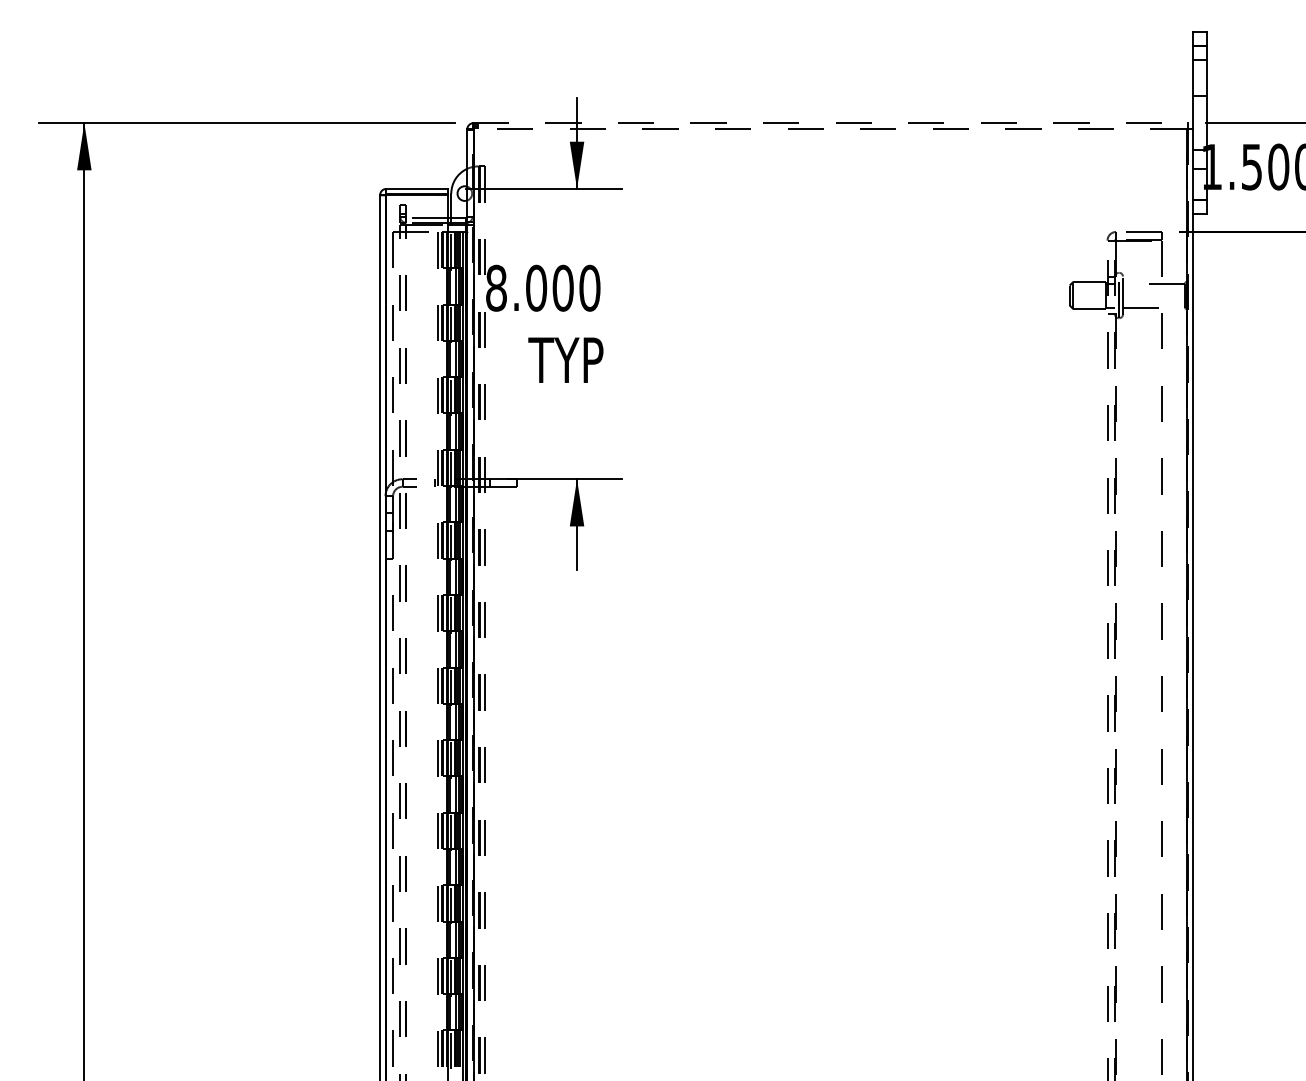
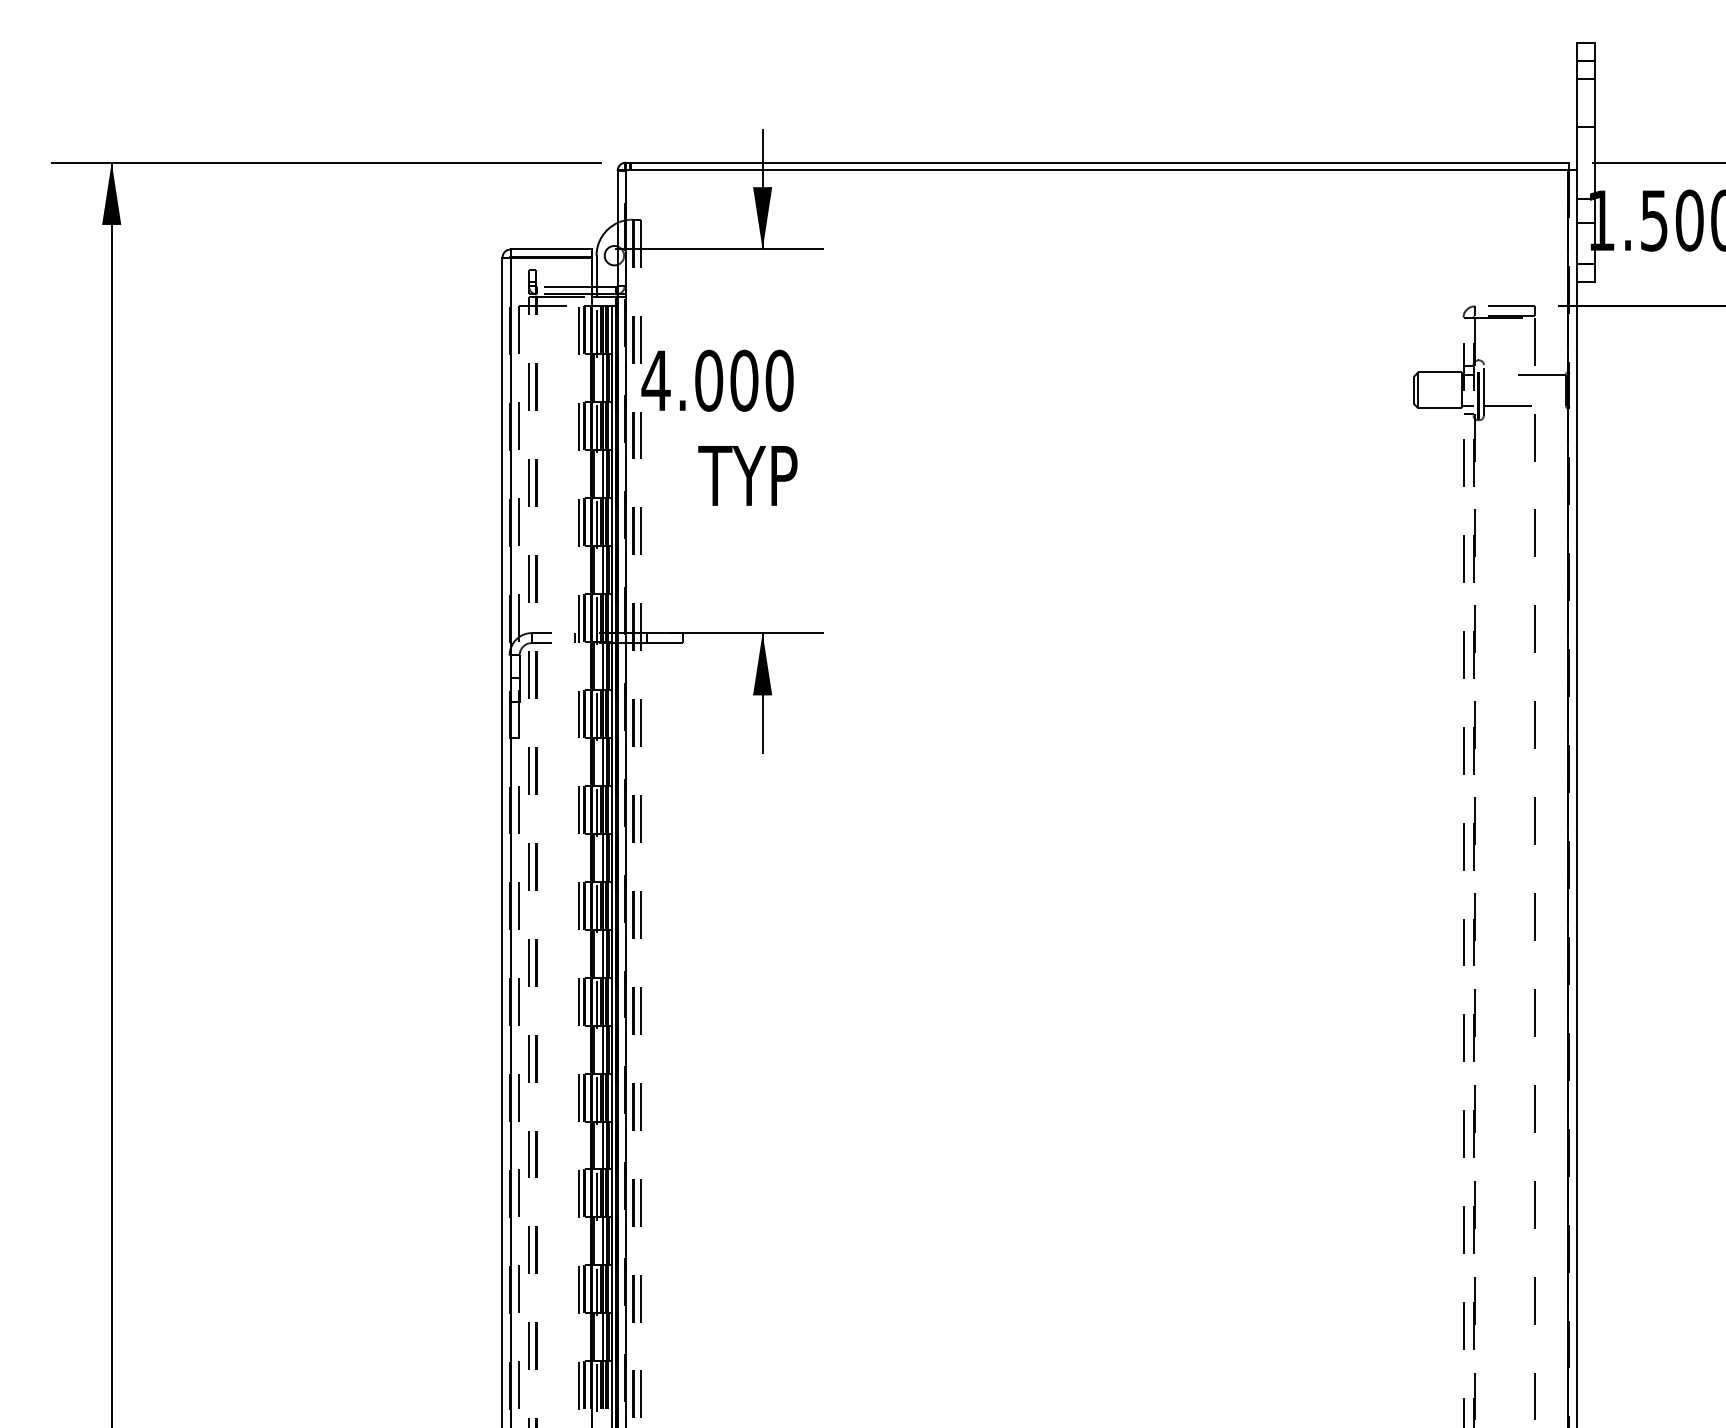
line: (830, 123) -> (1097, 162), dashed -> solid
line: (829, 128) -> (1096, 169), dashed -> solid
text: (495, 288) -> (655, 380), 8.000 -> 4.000

